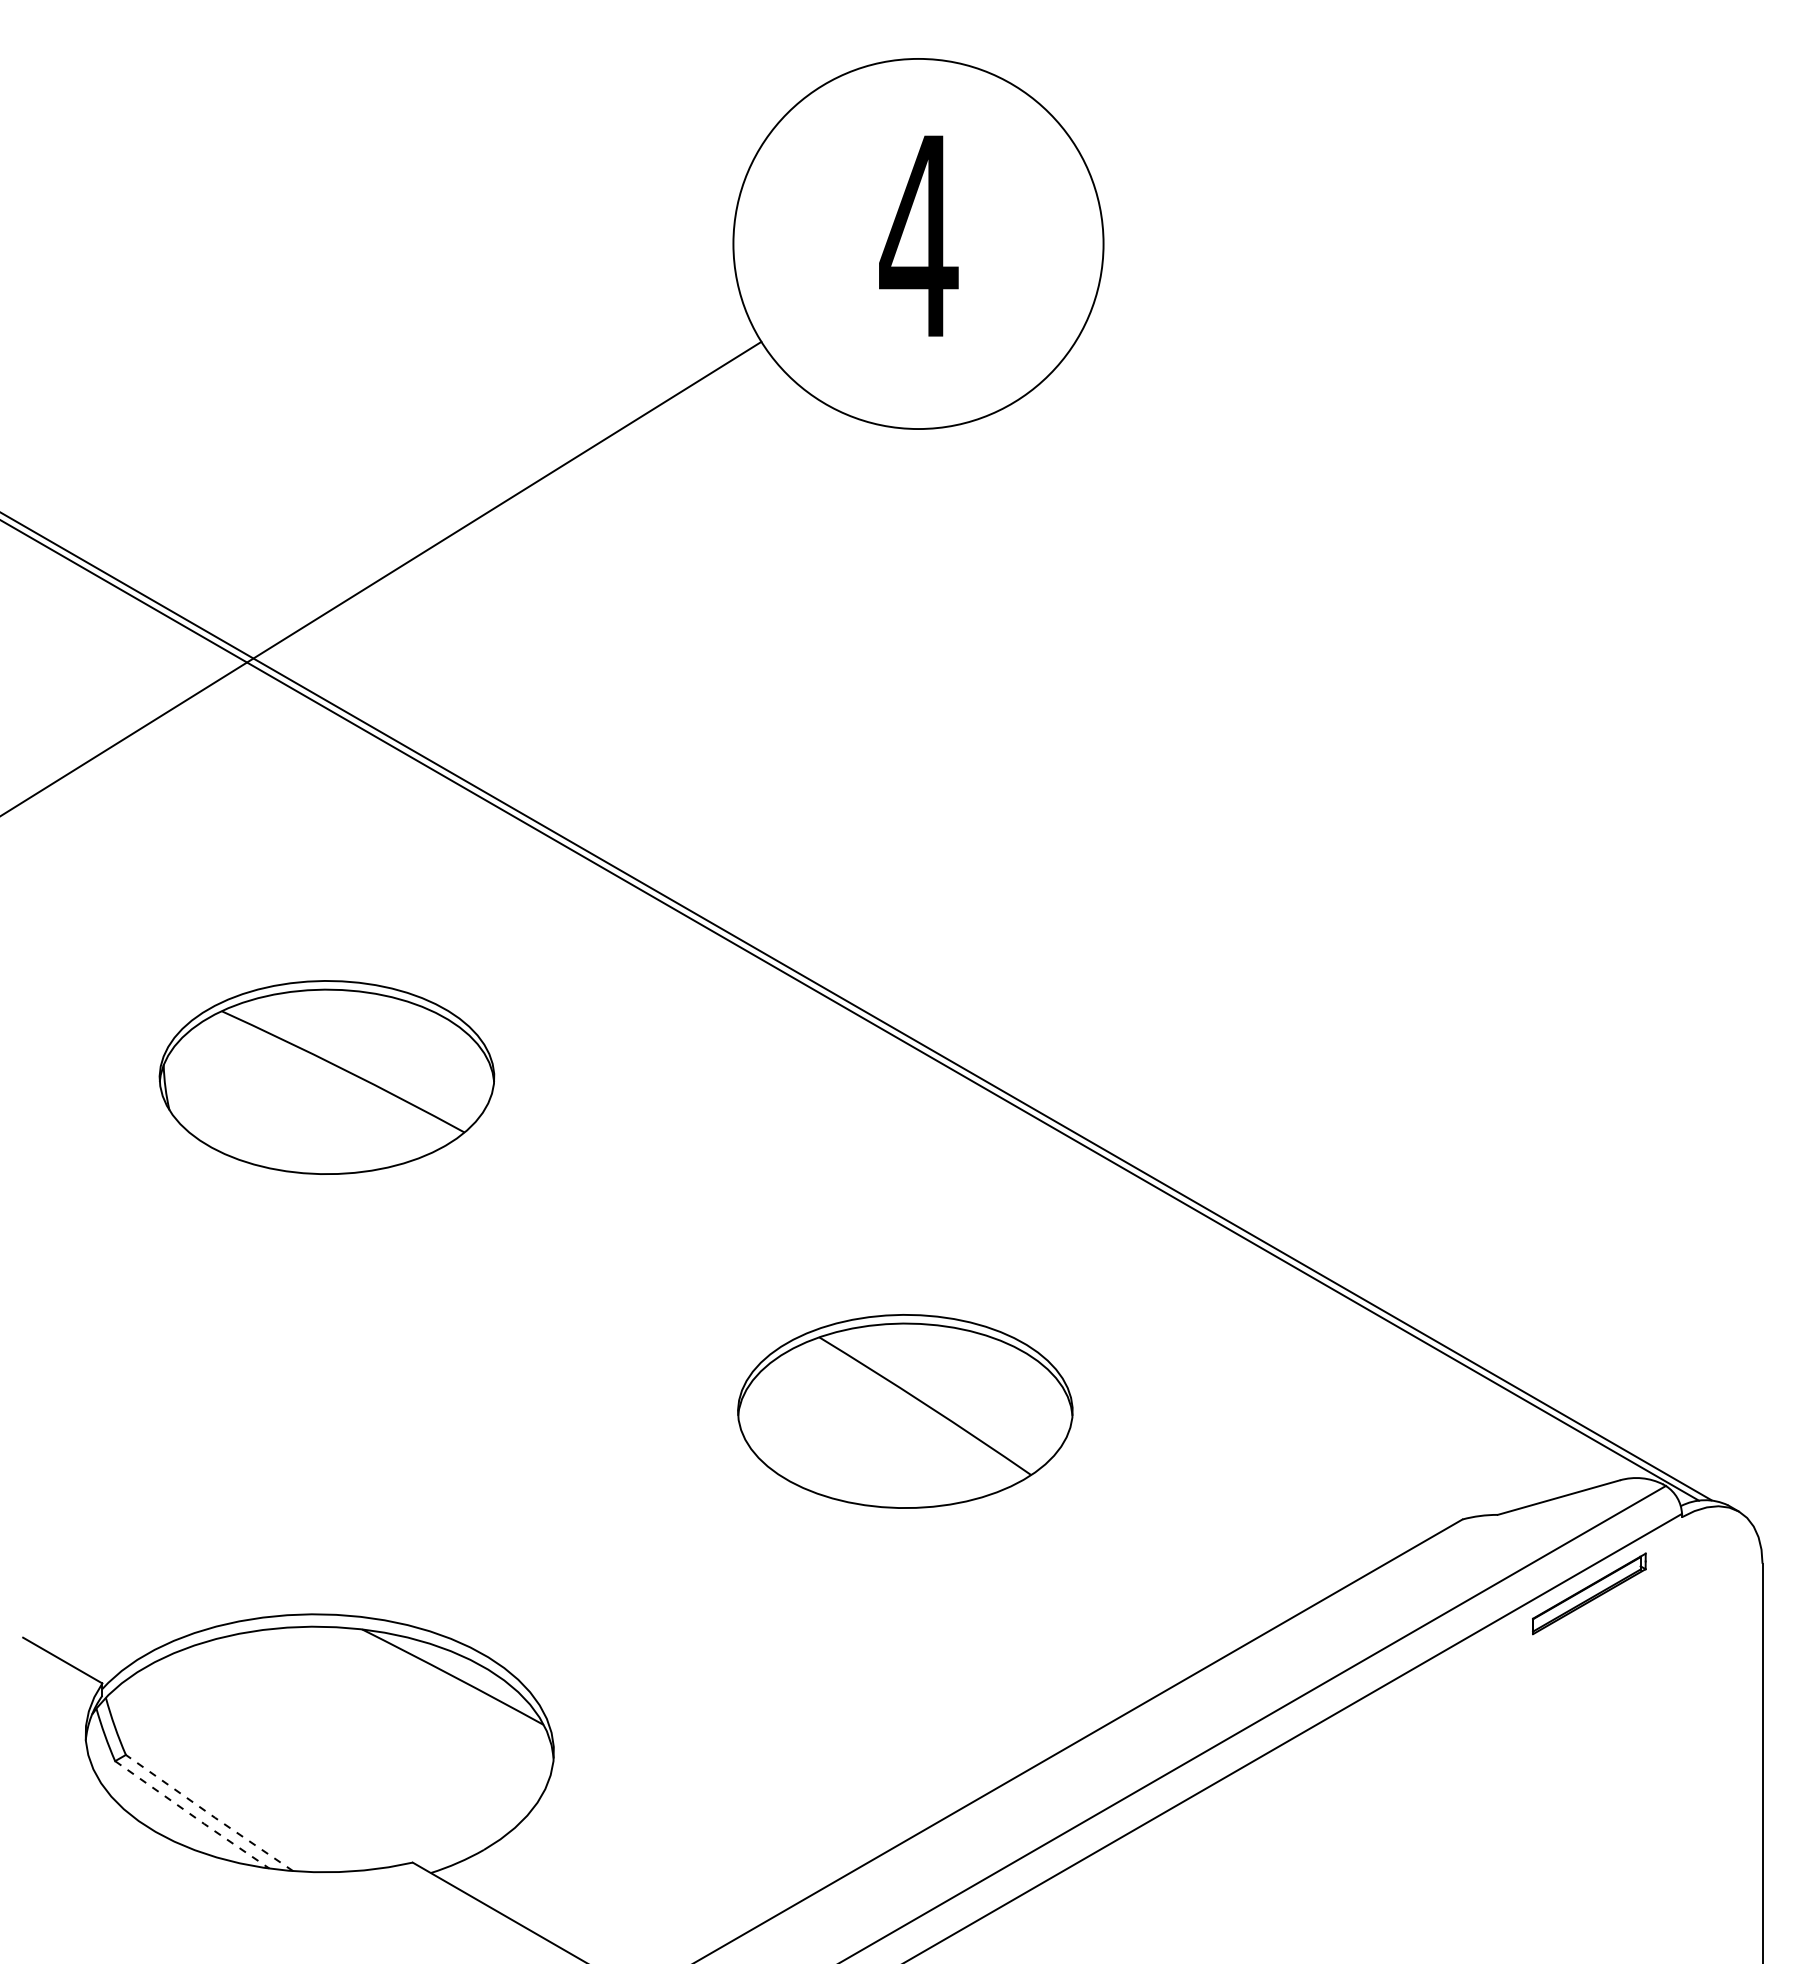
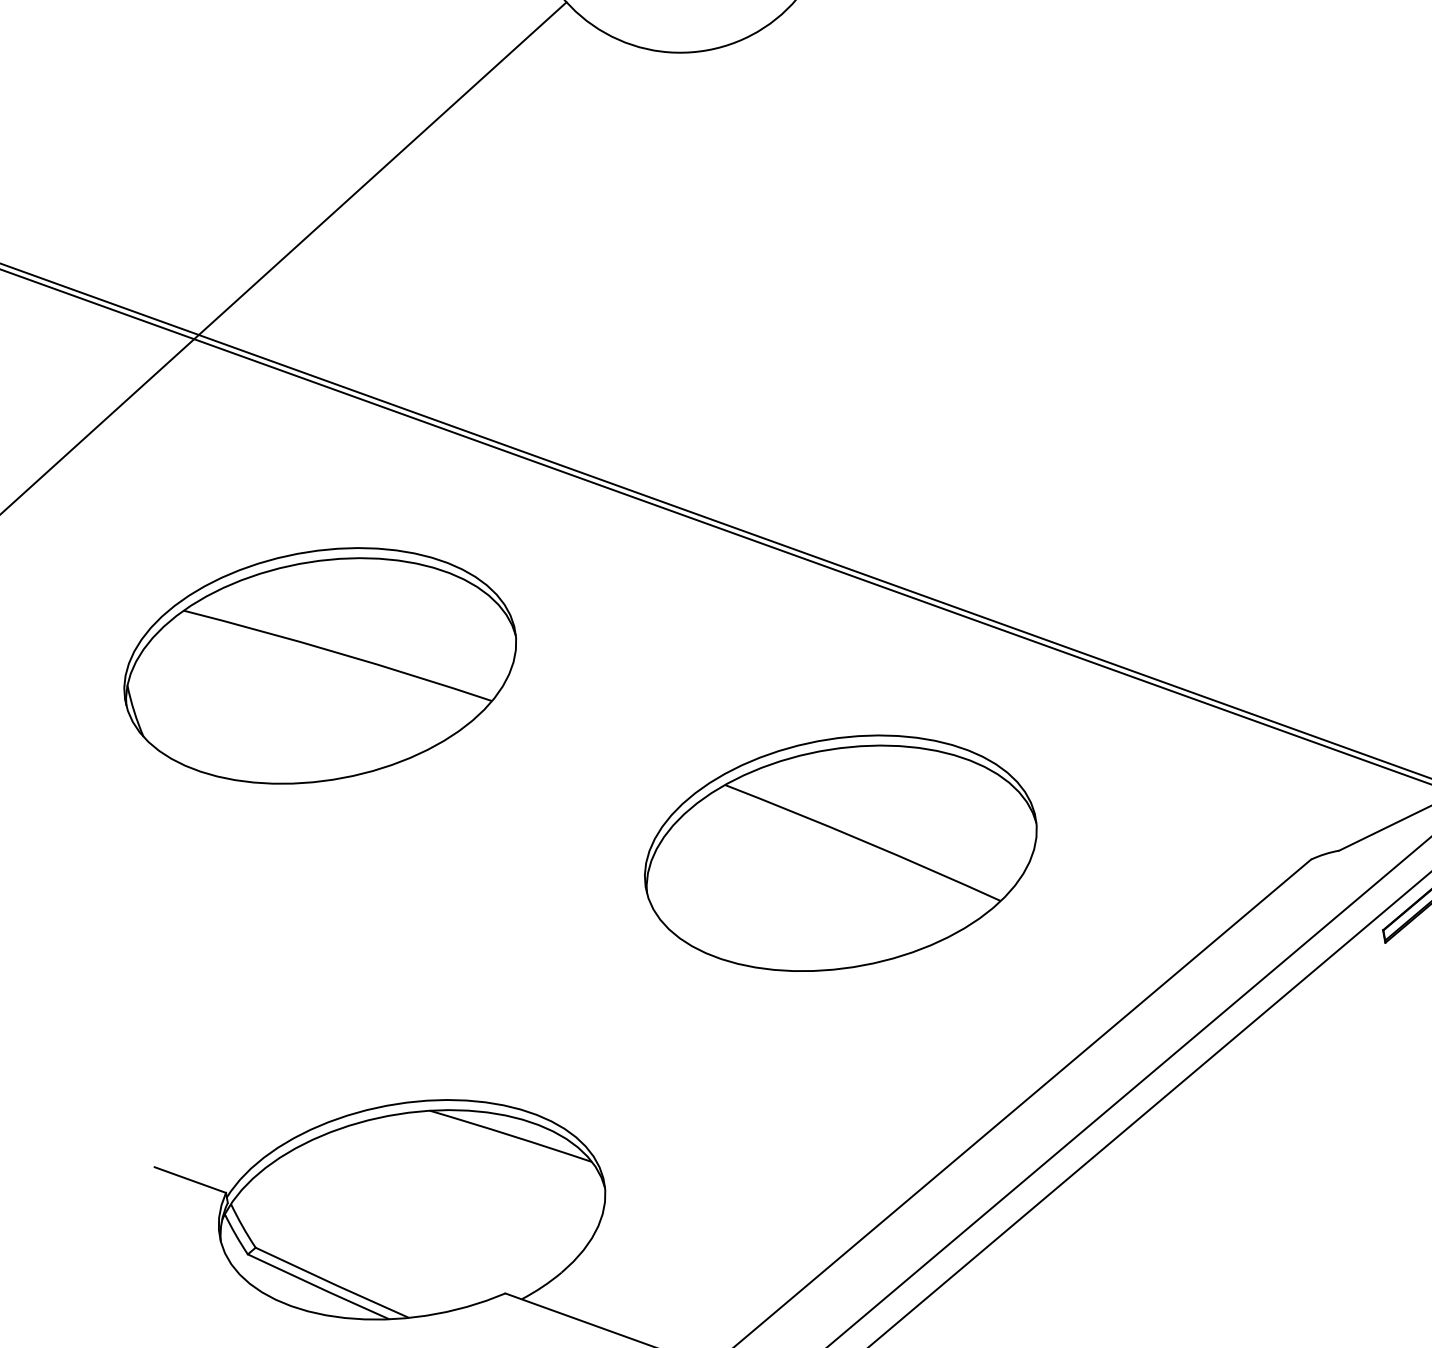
part: (326, 1077) -> (319, 665), size x1.43
part: (905, 1411) -> (840, 853), size x1.43
line: (209, 1813) -> (332, 1283), dashed -> solid
line: (192, 1815) -> (318, 1287), dashed -> solid

